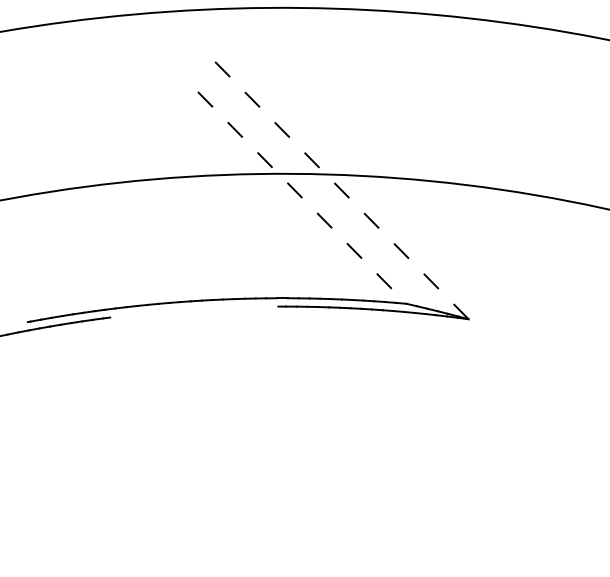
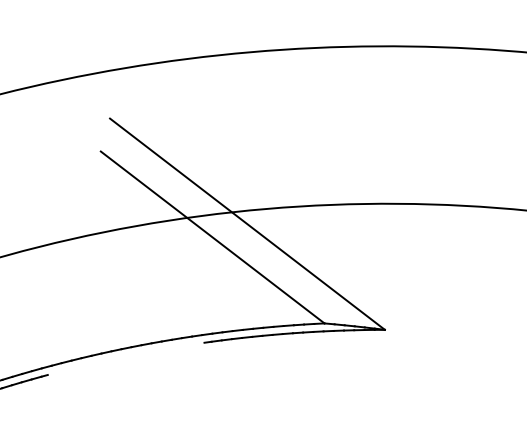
line: (340, 189) -> (247, 224), dashed -> solid
line: (302, 197) -> (212, 237), dashed -> solid

